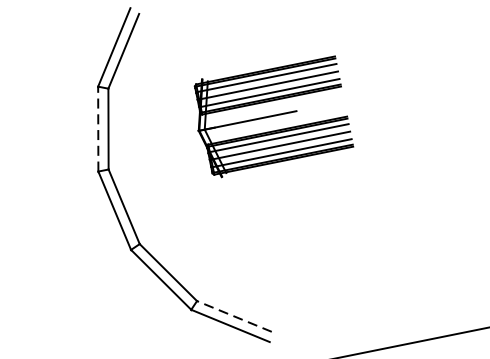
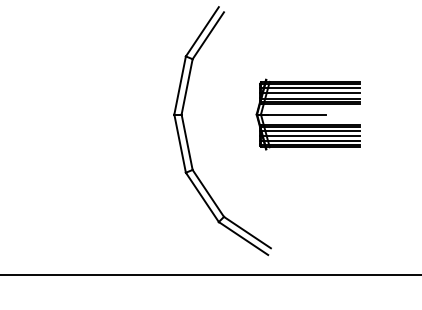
part: (270, 116) -> (307, 114), moved
line: (98, 129) -> (180, 85), dashed -> solid
line: (234, 316) -> (247, 232), dashed -> solid

